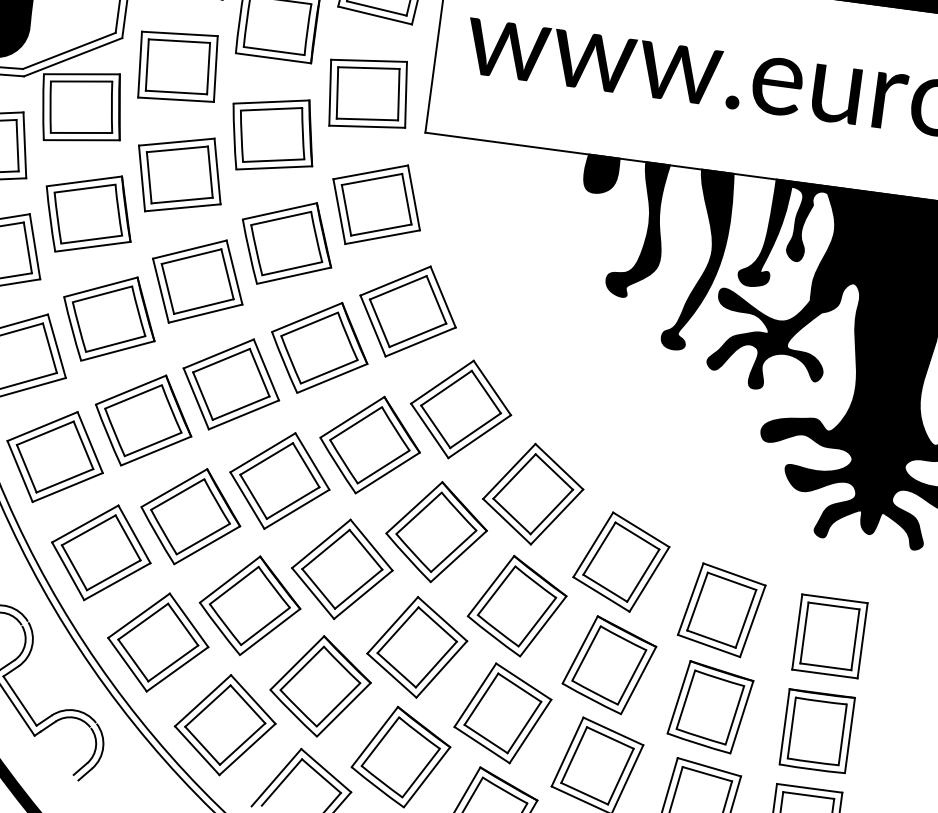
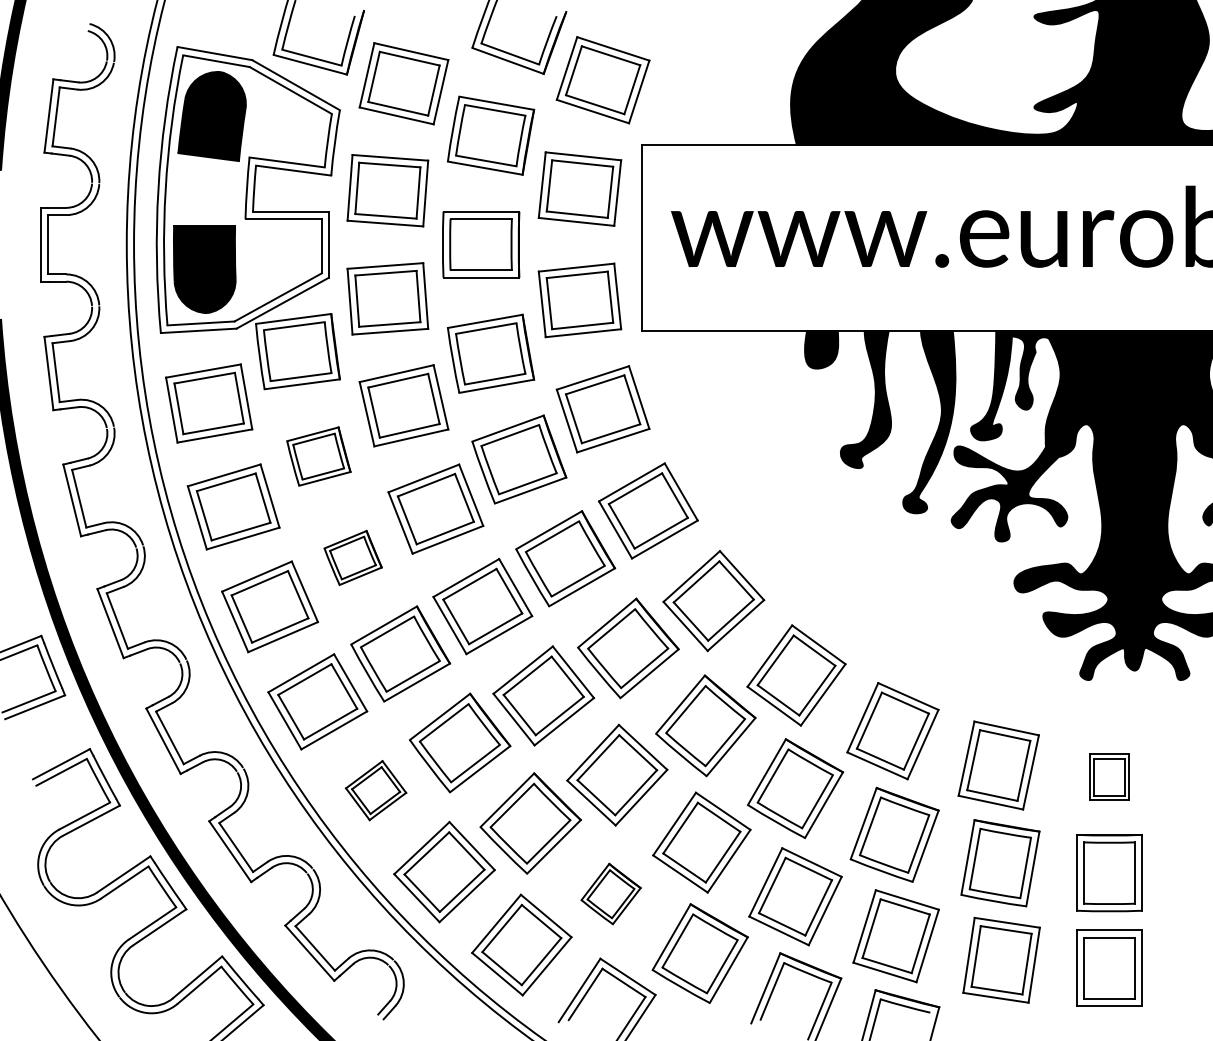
part: (88, 213) -> (318, 456), size x0.7
part: (108, 318) -> (352, 557), size x0.6
part: (100, 552) -> (375, 790), size x0.6
part: (830, 635) -> (1109, 776), size x0.6
part: (319, 685) -> (610, 893), size x0.6

